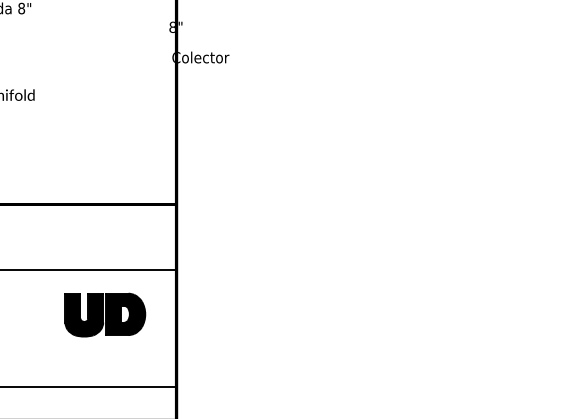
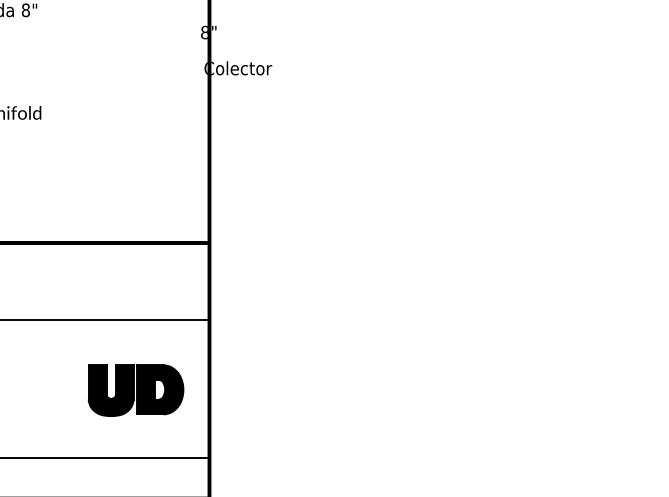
part: (104, 314) -> (135, 390), moved

